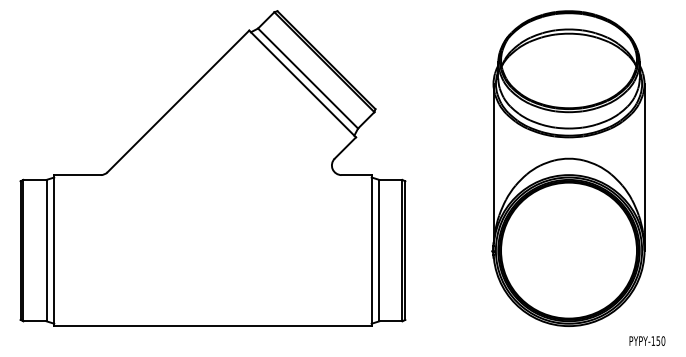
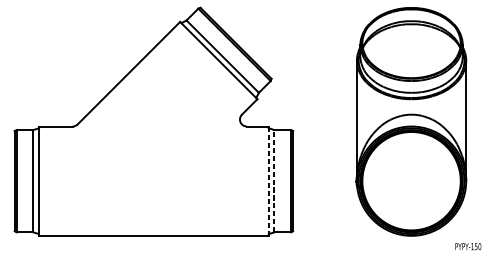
line: (371, 250) -> (268, 181), solid -> dashed
line: (379, 250) -> (274, 181), solid -> dashed

